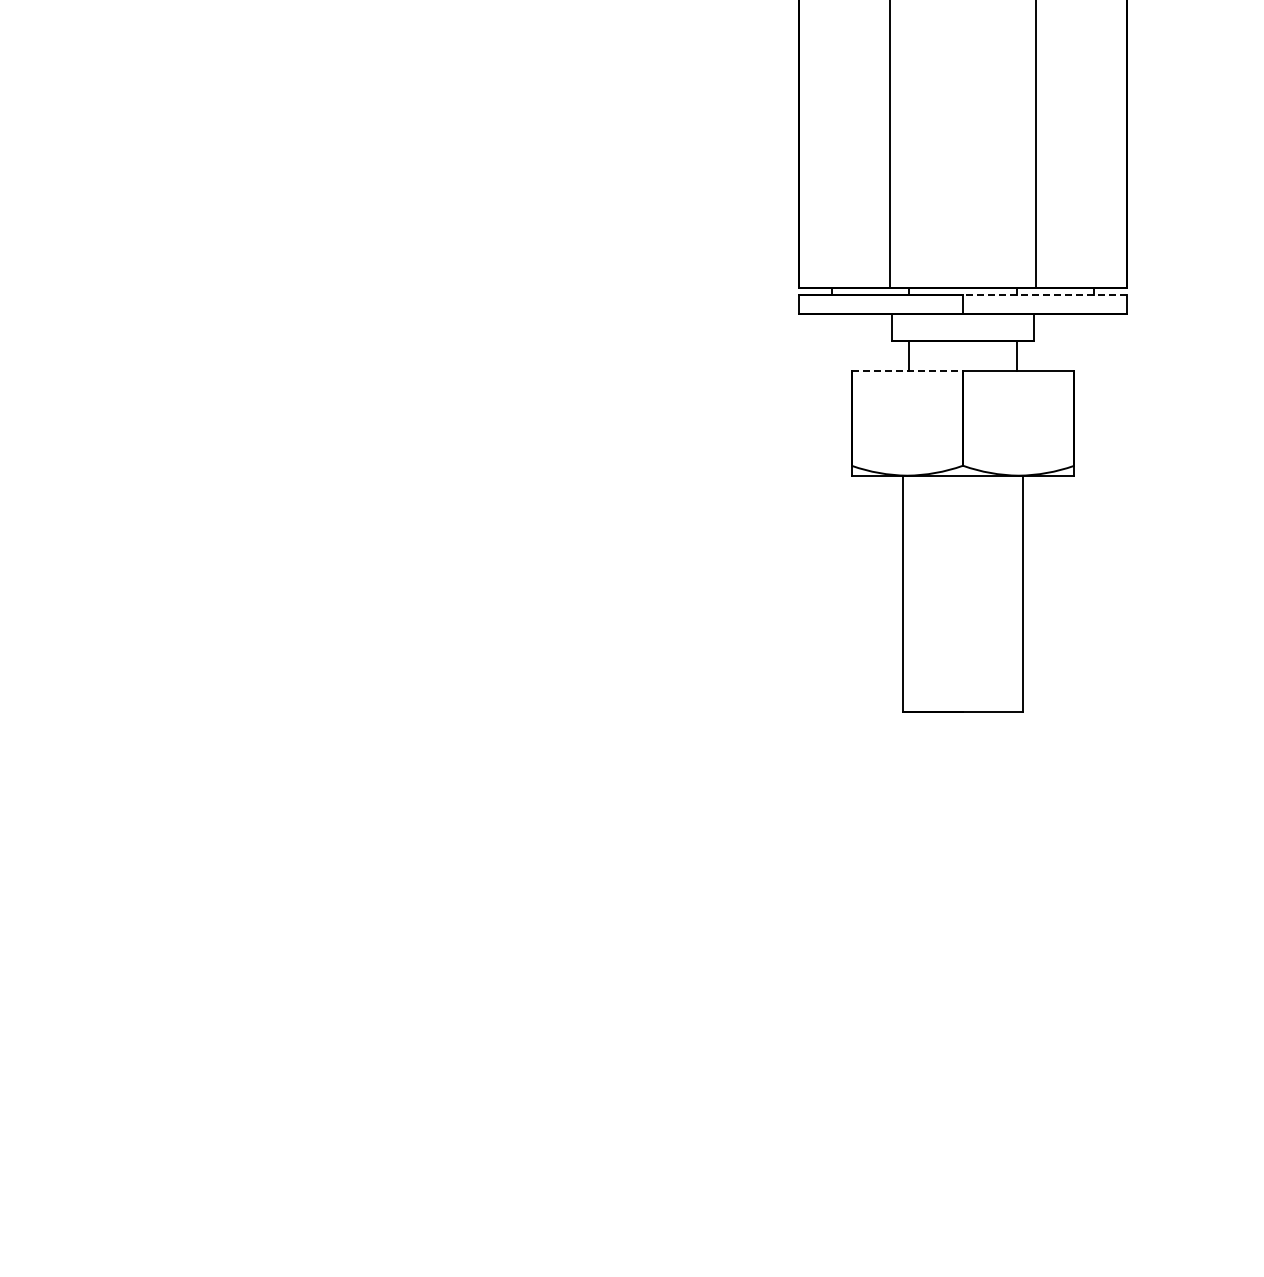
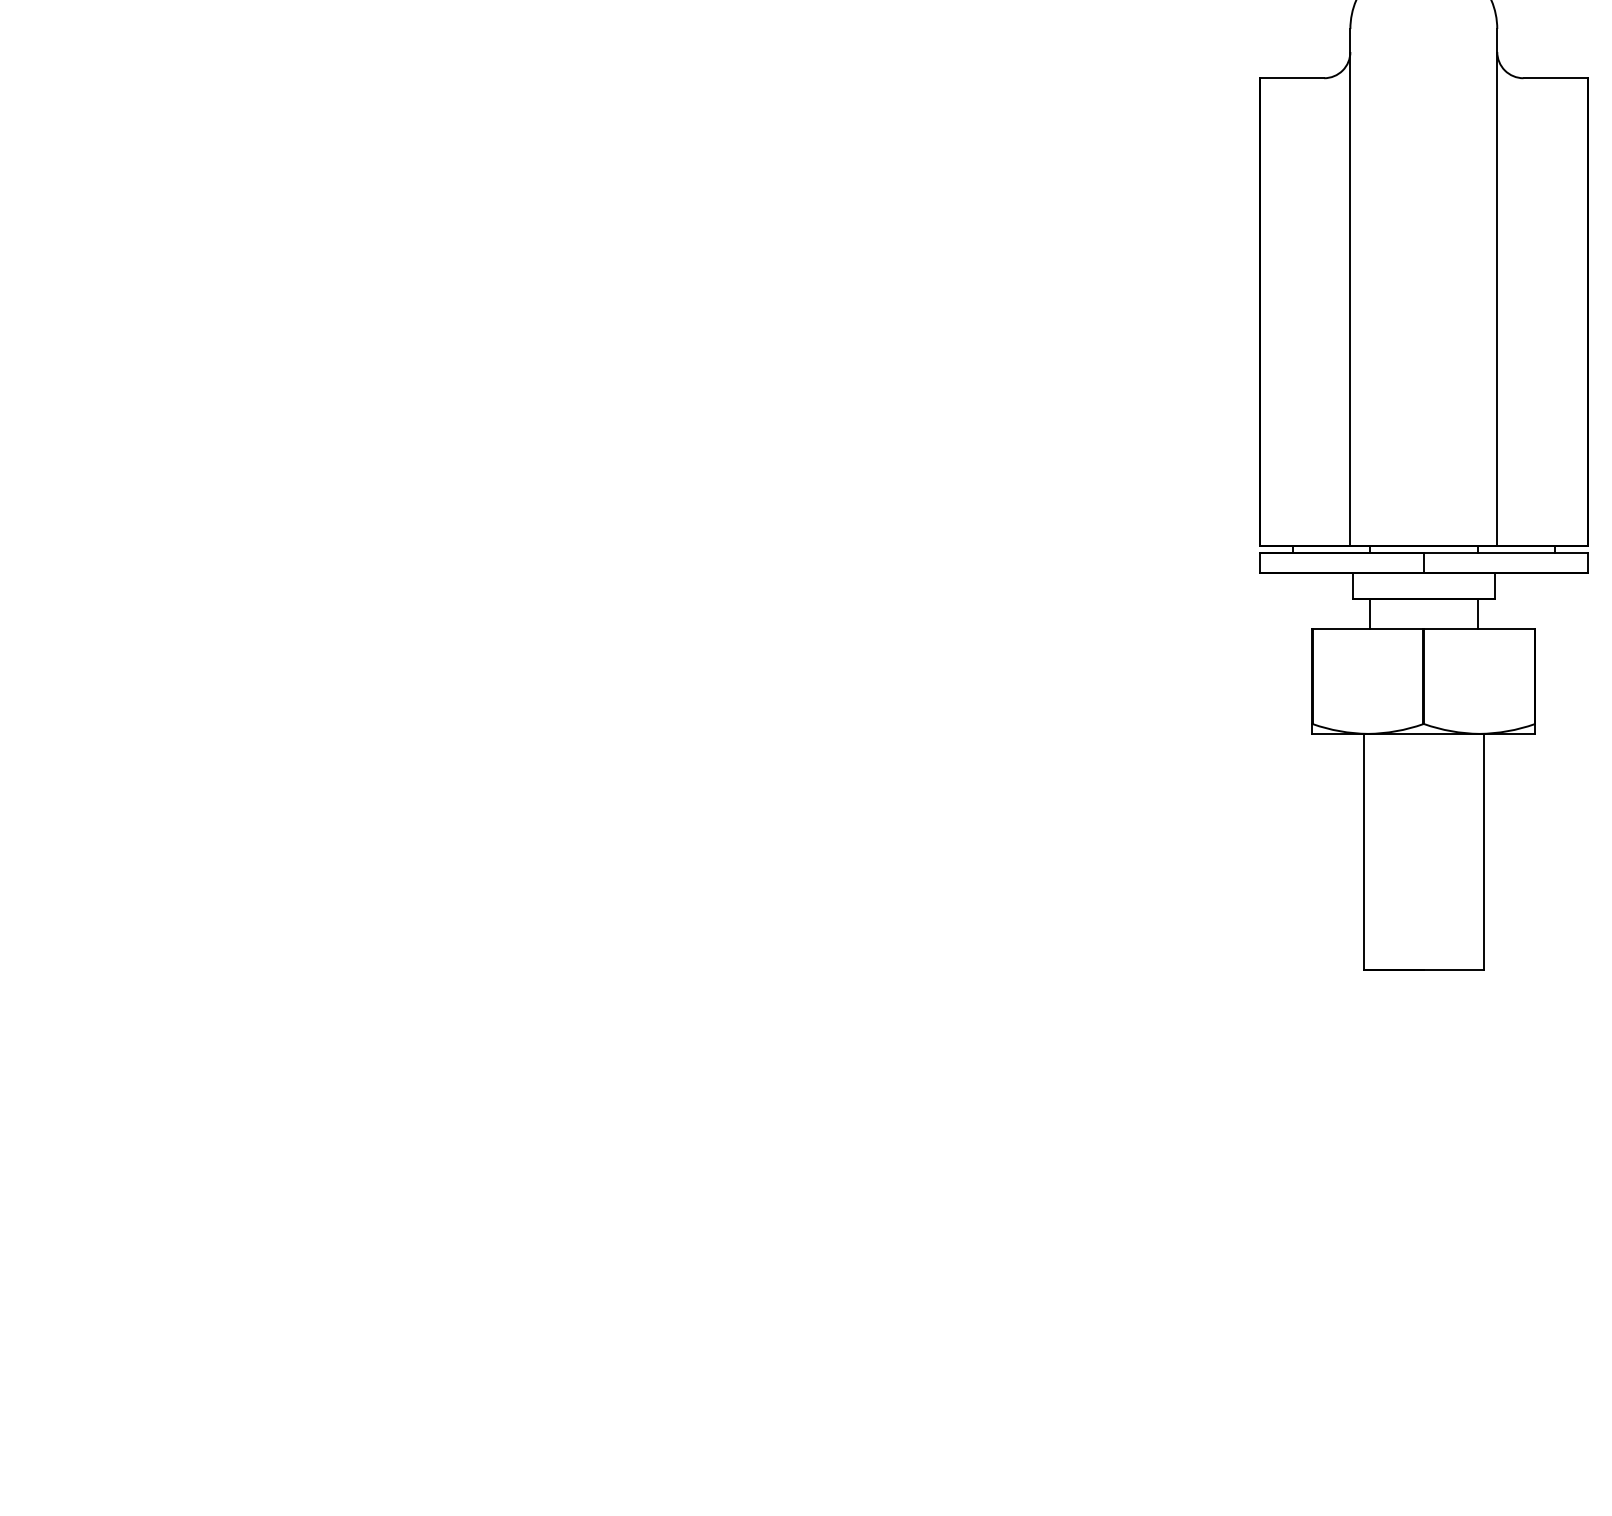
line: (1044, 294) -> (1505, 552), dashed -> solid
line: (907, 371) -> (1368, 629), dashed -> solid

